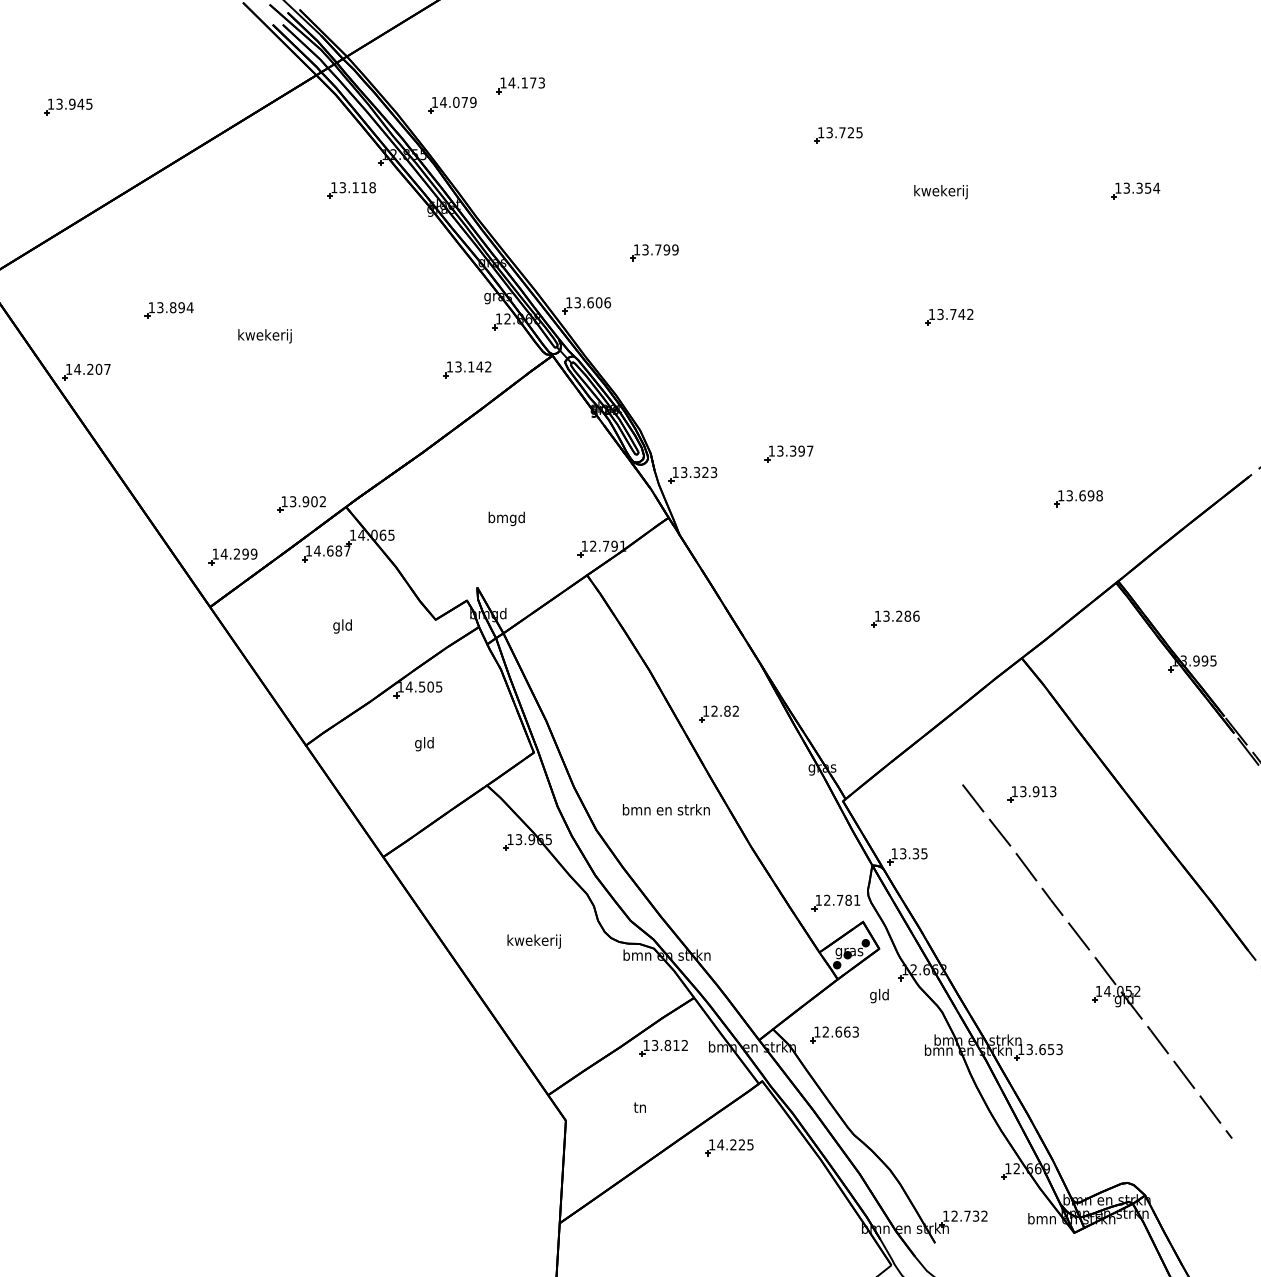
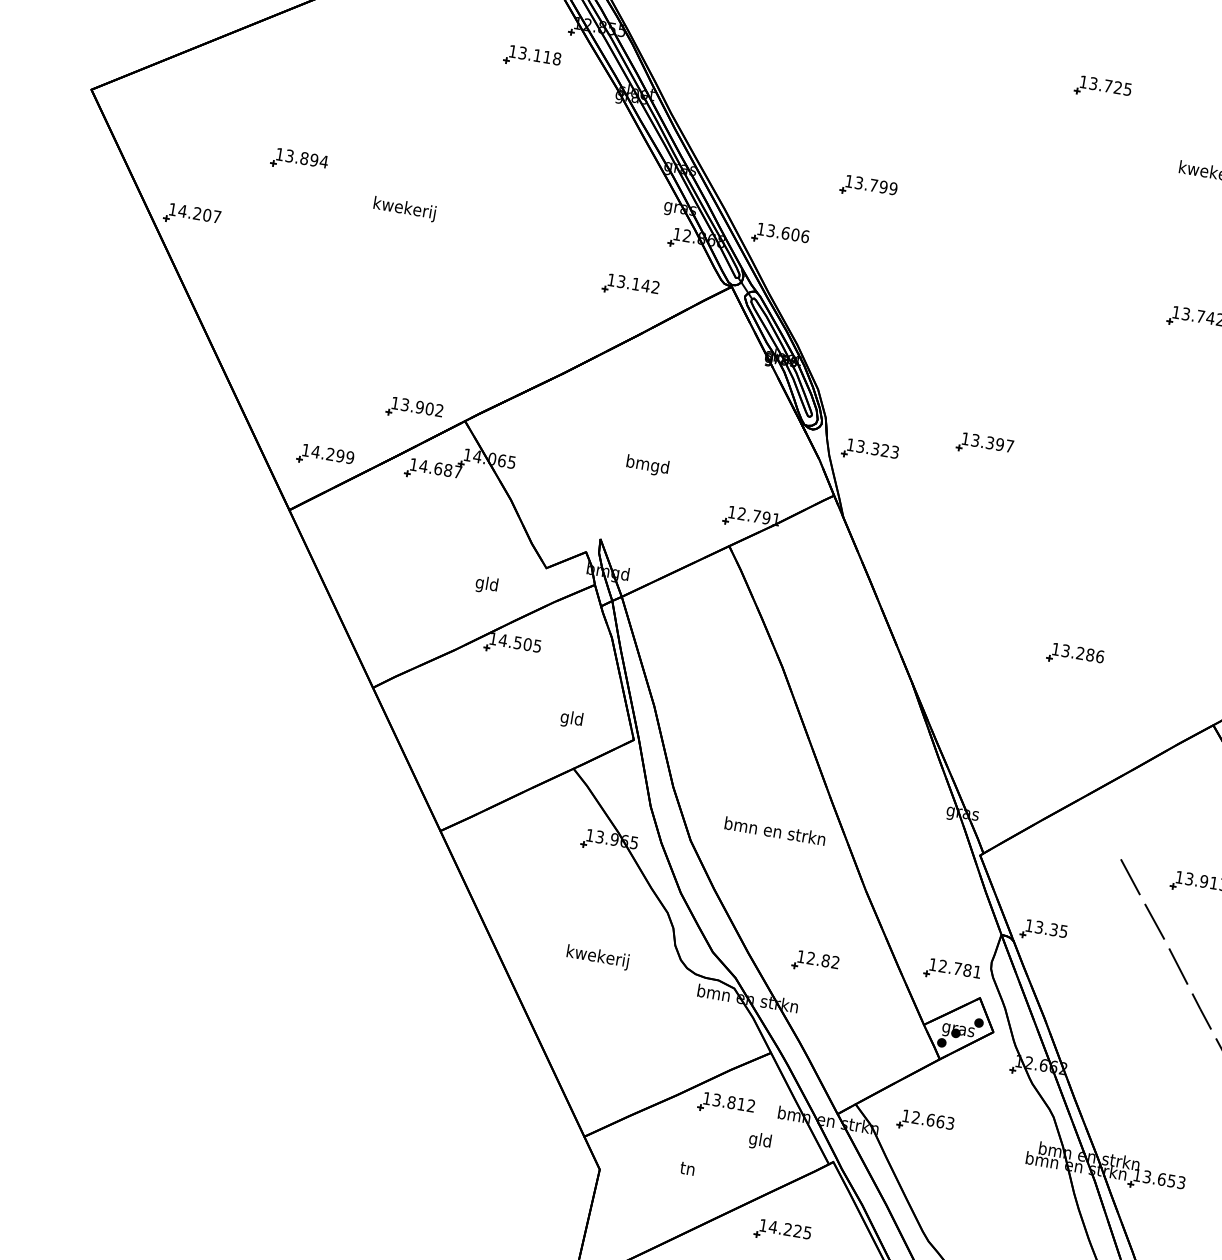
text: (342, 626) -> (486, 585), moved
part: (718, 713) -> (815, 961), moved
text: (424, 744) -> (571, 719), moved
text: (879, 996) -> (760, 1141), moved

